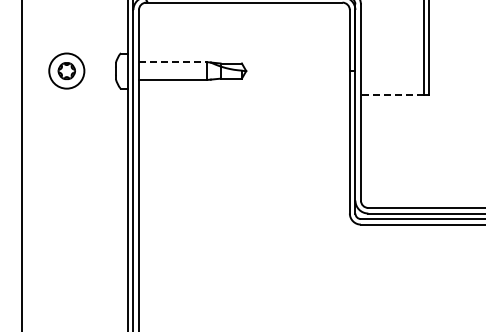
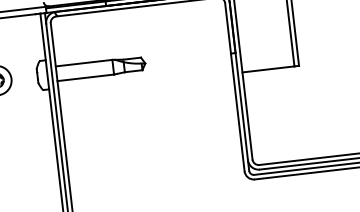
line: (173, 62) -> (84, 63), dashed -> solid
line: (391, 95) -> (267, 69), dashed -> solid

